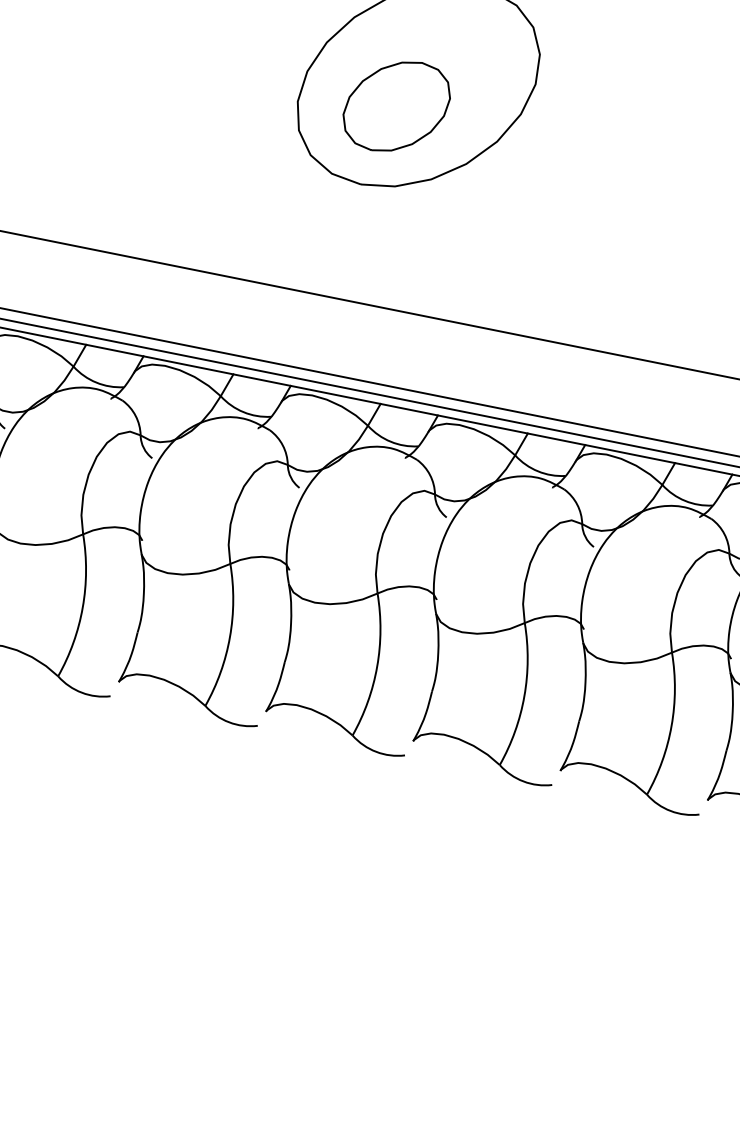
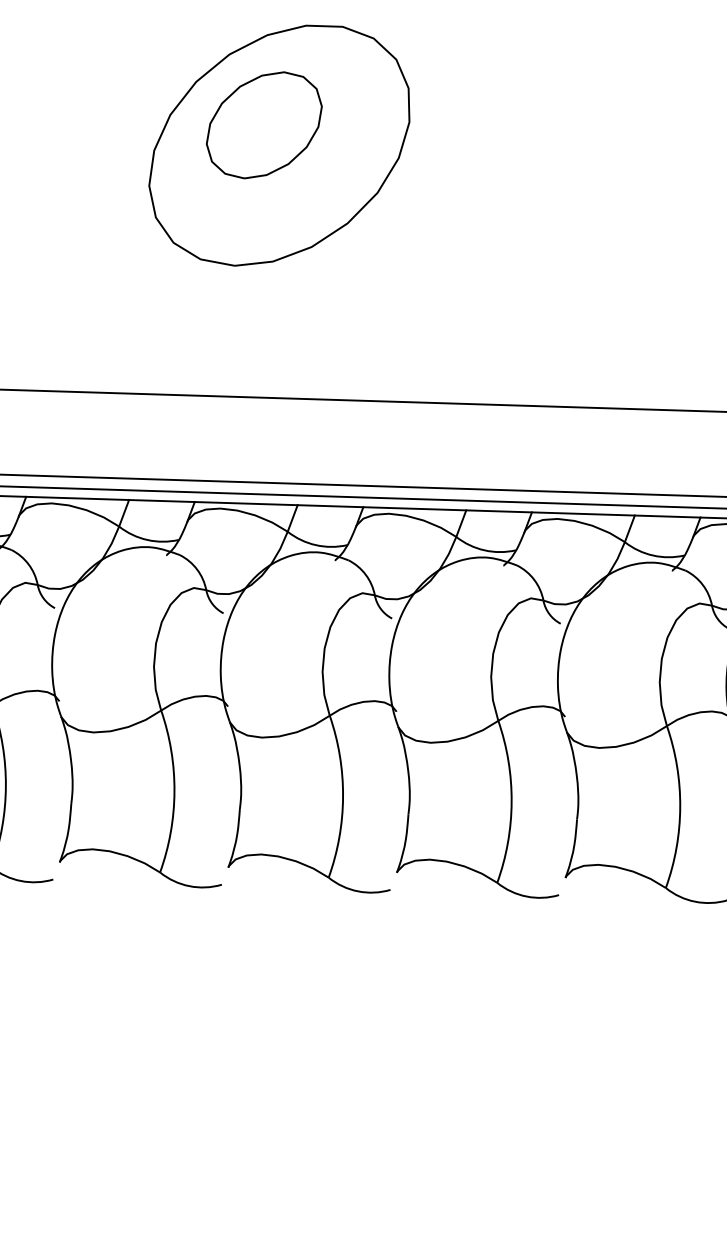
part: (396, 106) -> (264, 125), moved

